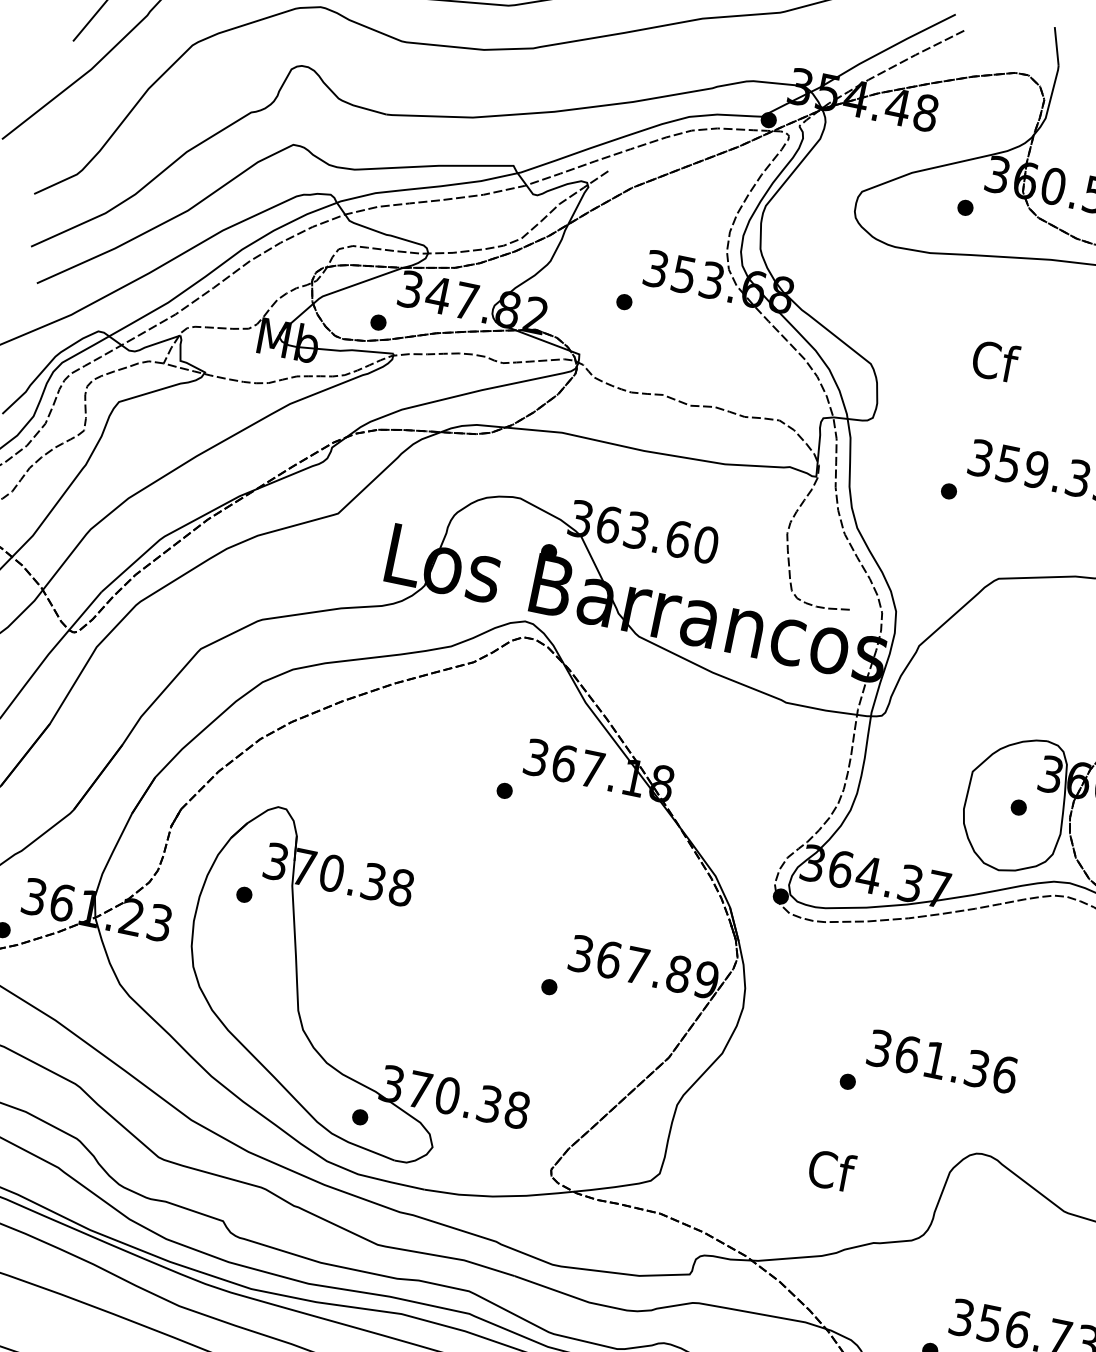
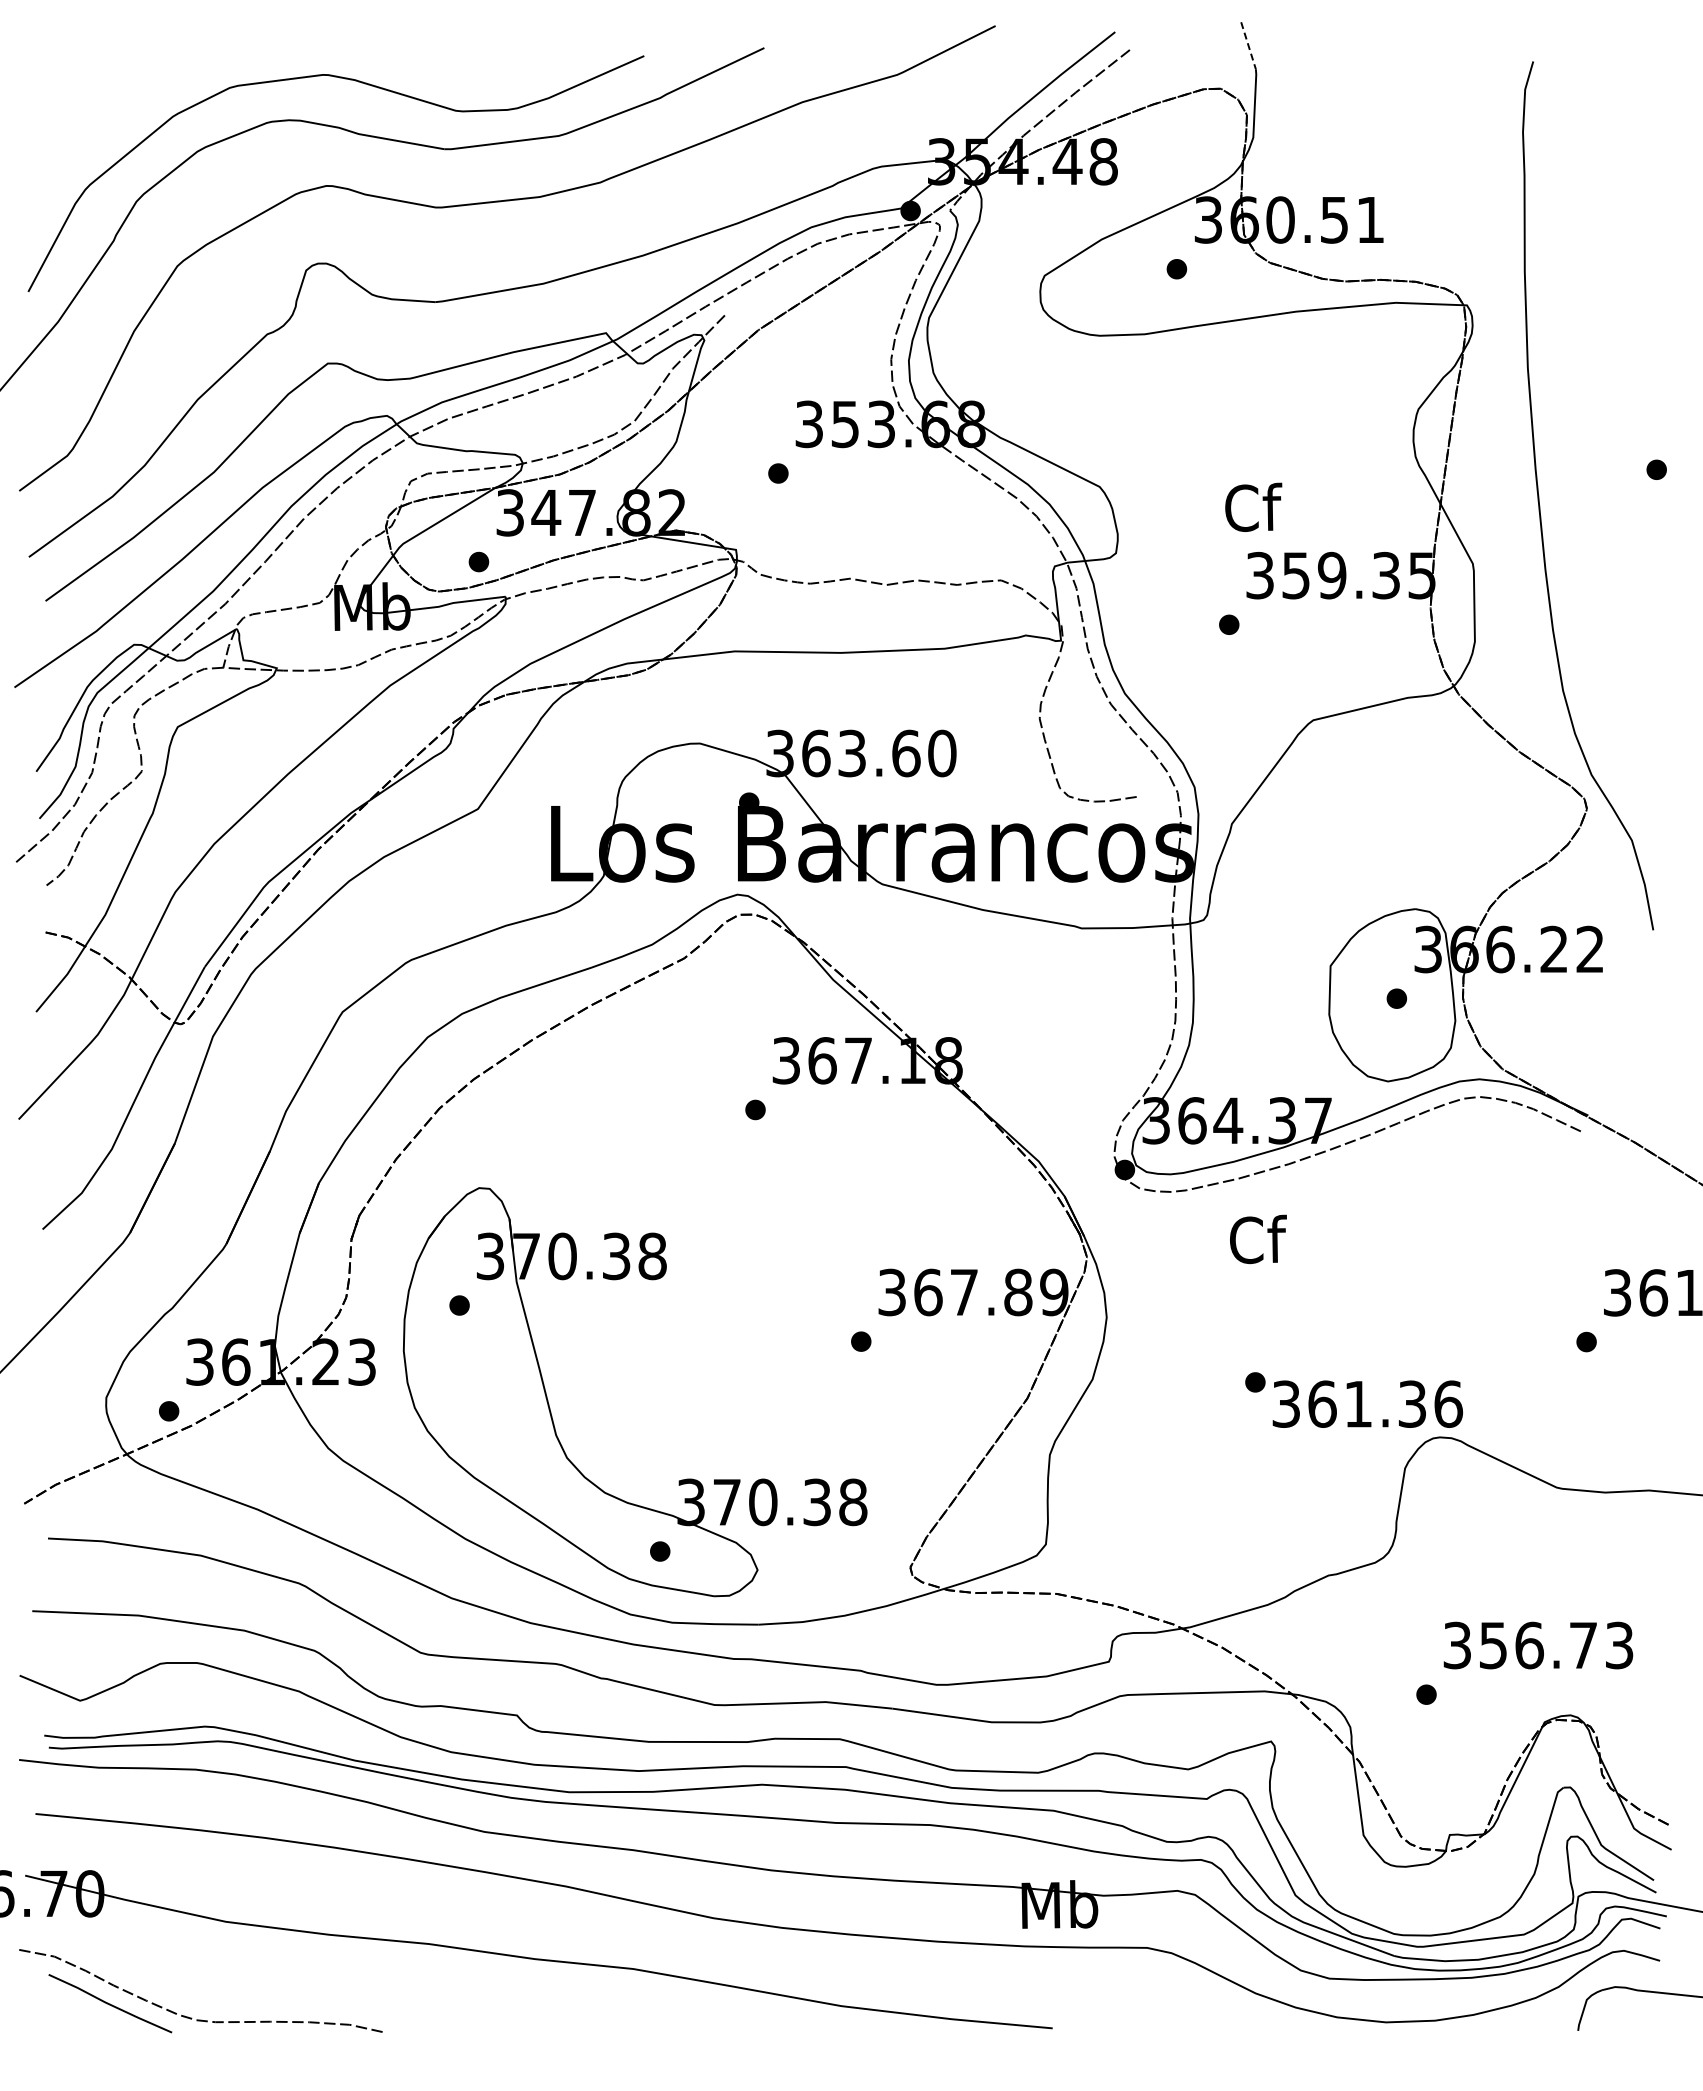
line: (1056, 46) -> (1248, 45), solid -> dashed
text: (995, 360) -> (1253, 506), moved
text: (942, 1061) -> (1367, 1403), moved
text: (831, 1170) -> (1258, 1239), moved

